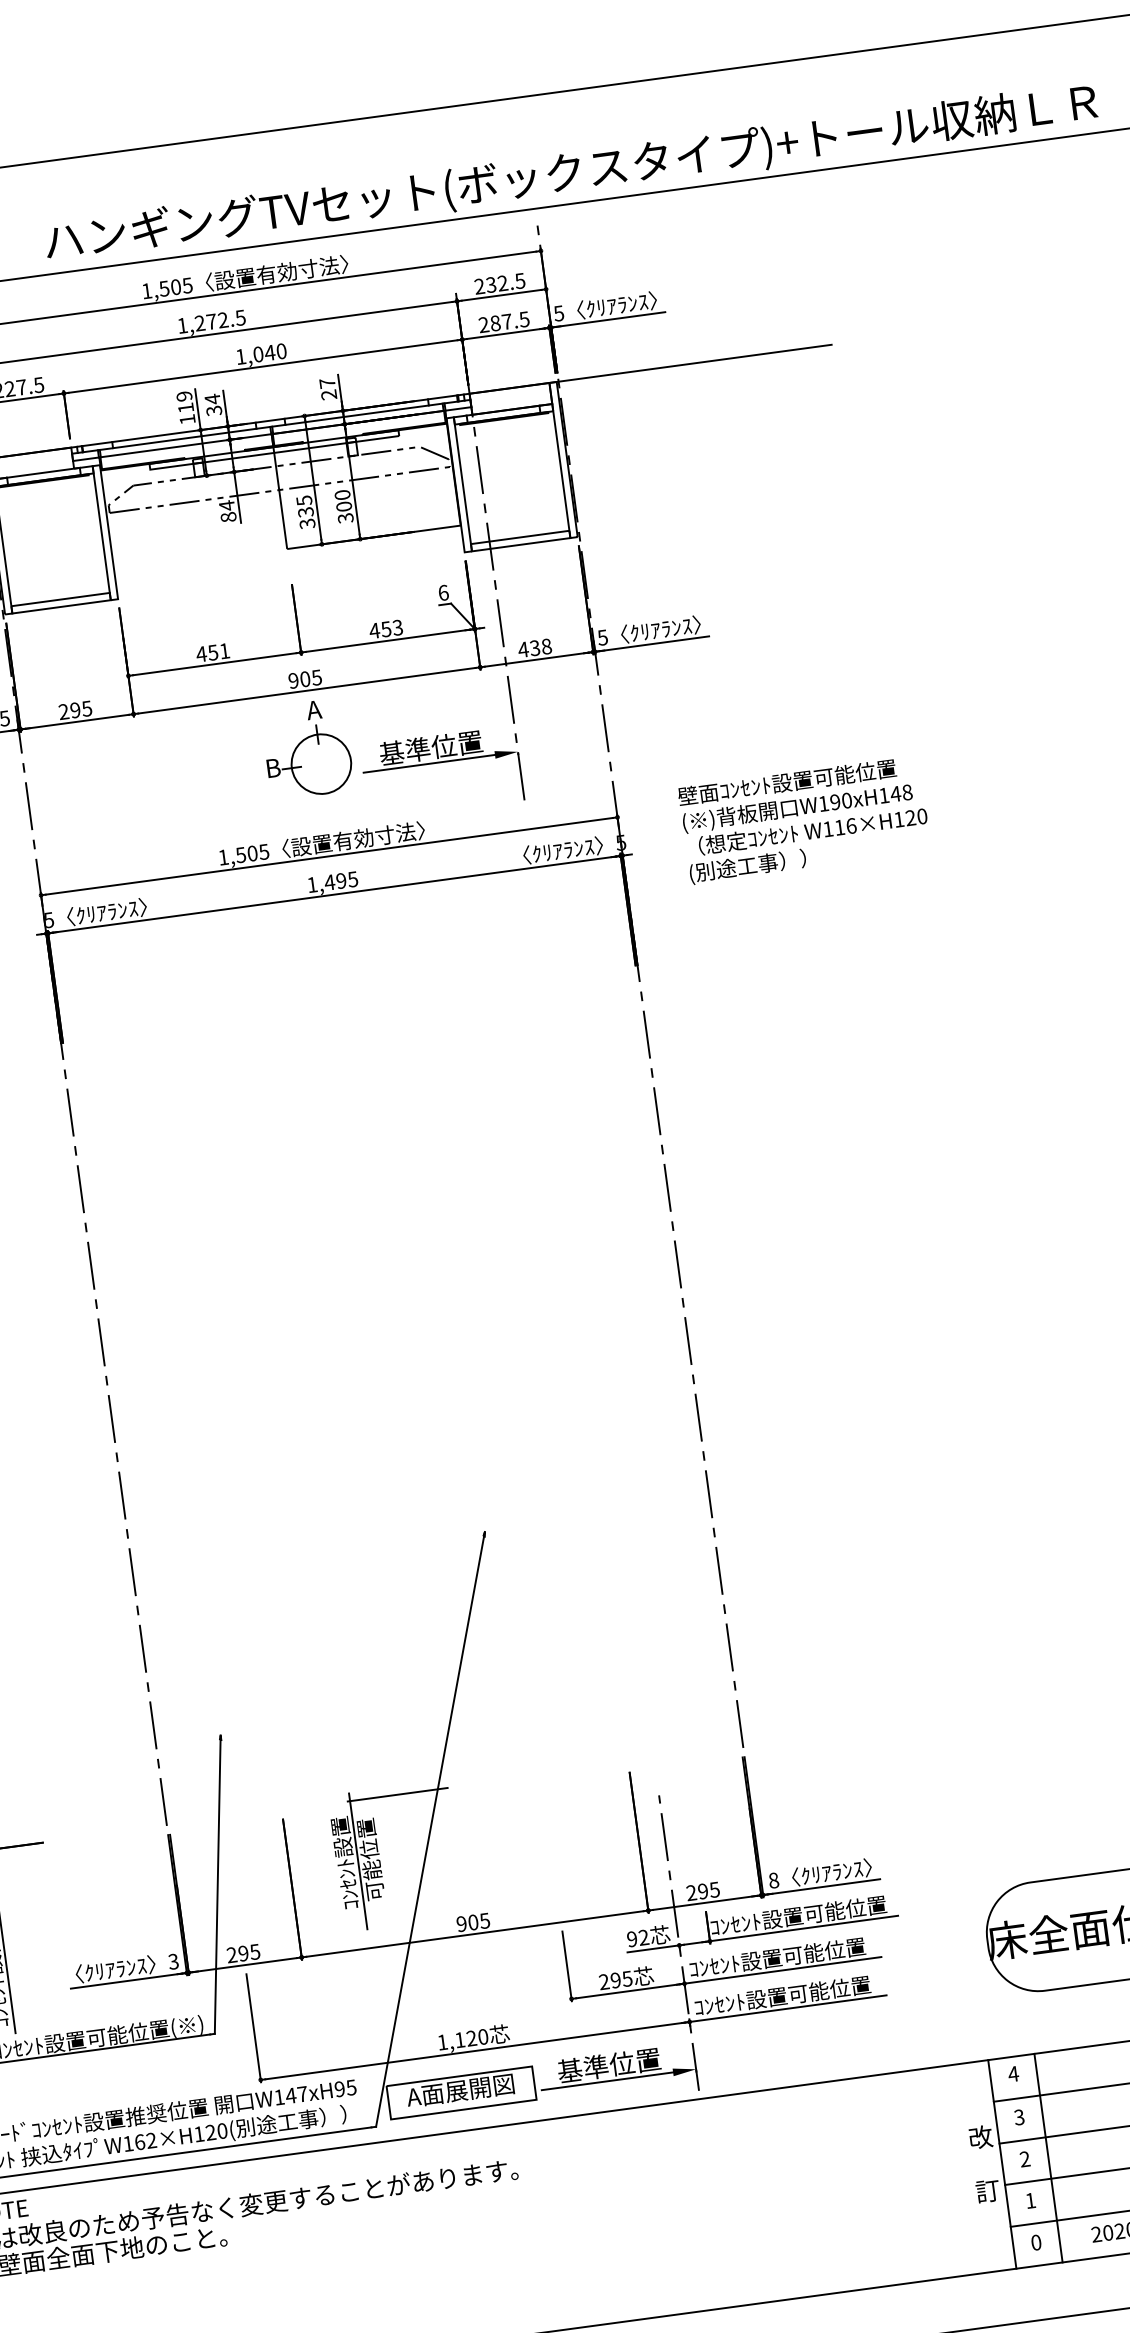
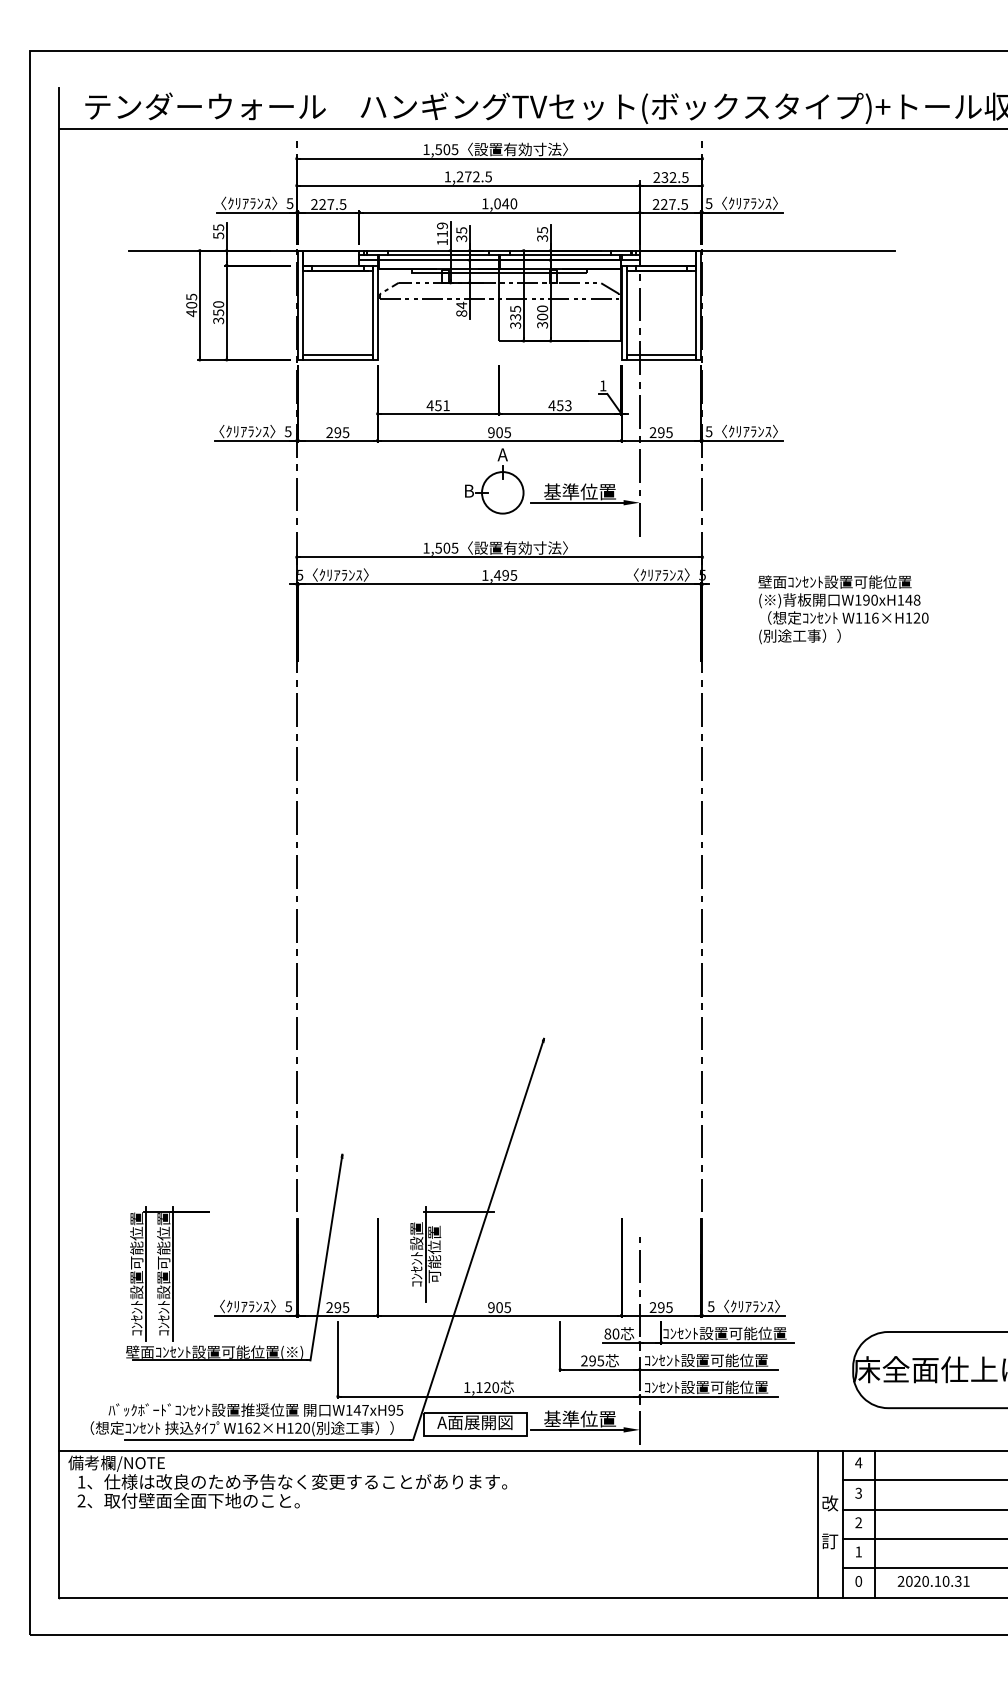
text: (495, 323) -> (664, 204), 287.5 -> 227.5
text: (328, 387) -> (542, 233), 27 -> 35
text: (212, 399) -> (461, 230), 34 -> 35
text: (443, 592) -> (603, 385), 6 -> 1
text: (533, 648) -> (660, 432), 438 -> 295
text: (804, 819) -> (843, 609), moved
text: (772, 1880) -> (710, 1306), 8 -> 5
text: (637, 1937) -> (611, 1333), 92 -> 80
text: (173, 1961) -> (288, 1306), 3 -> 5
line: (966, 2168) -> (817, 1523), added

